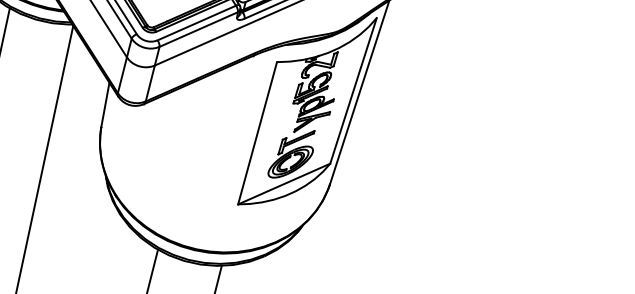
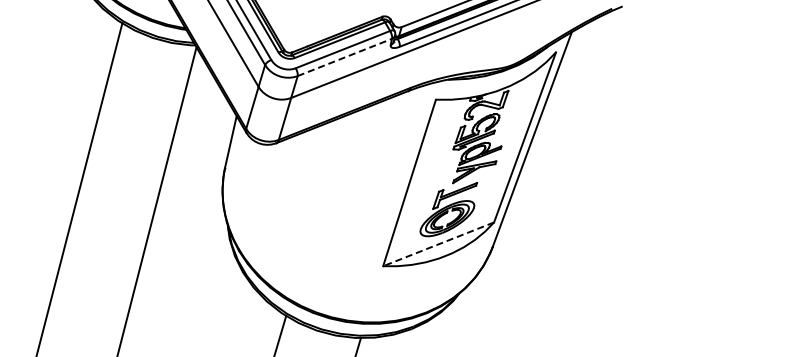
line: (198, 29) -> (344, 57), solid -> dashed
line: (284, 184) -> (438, 244), solid -> dashed

